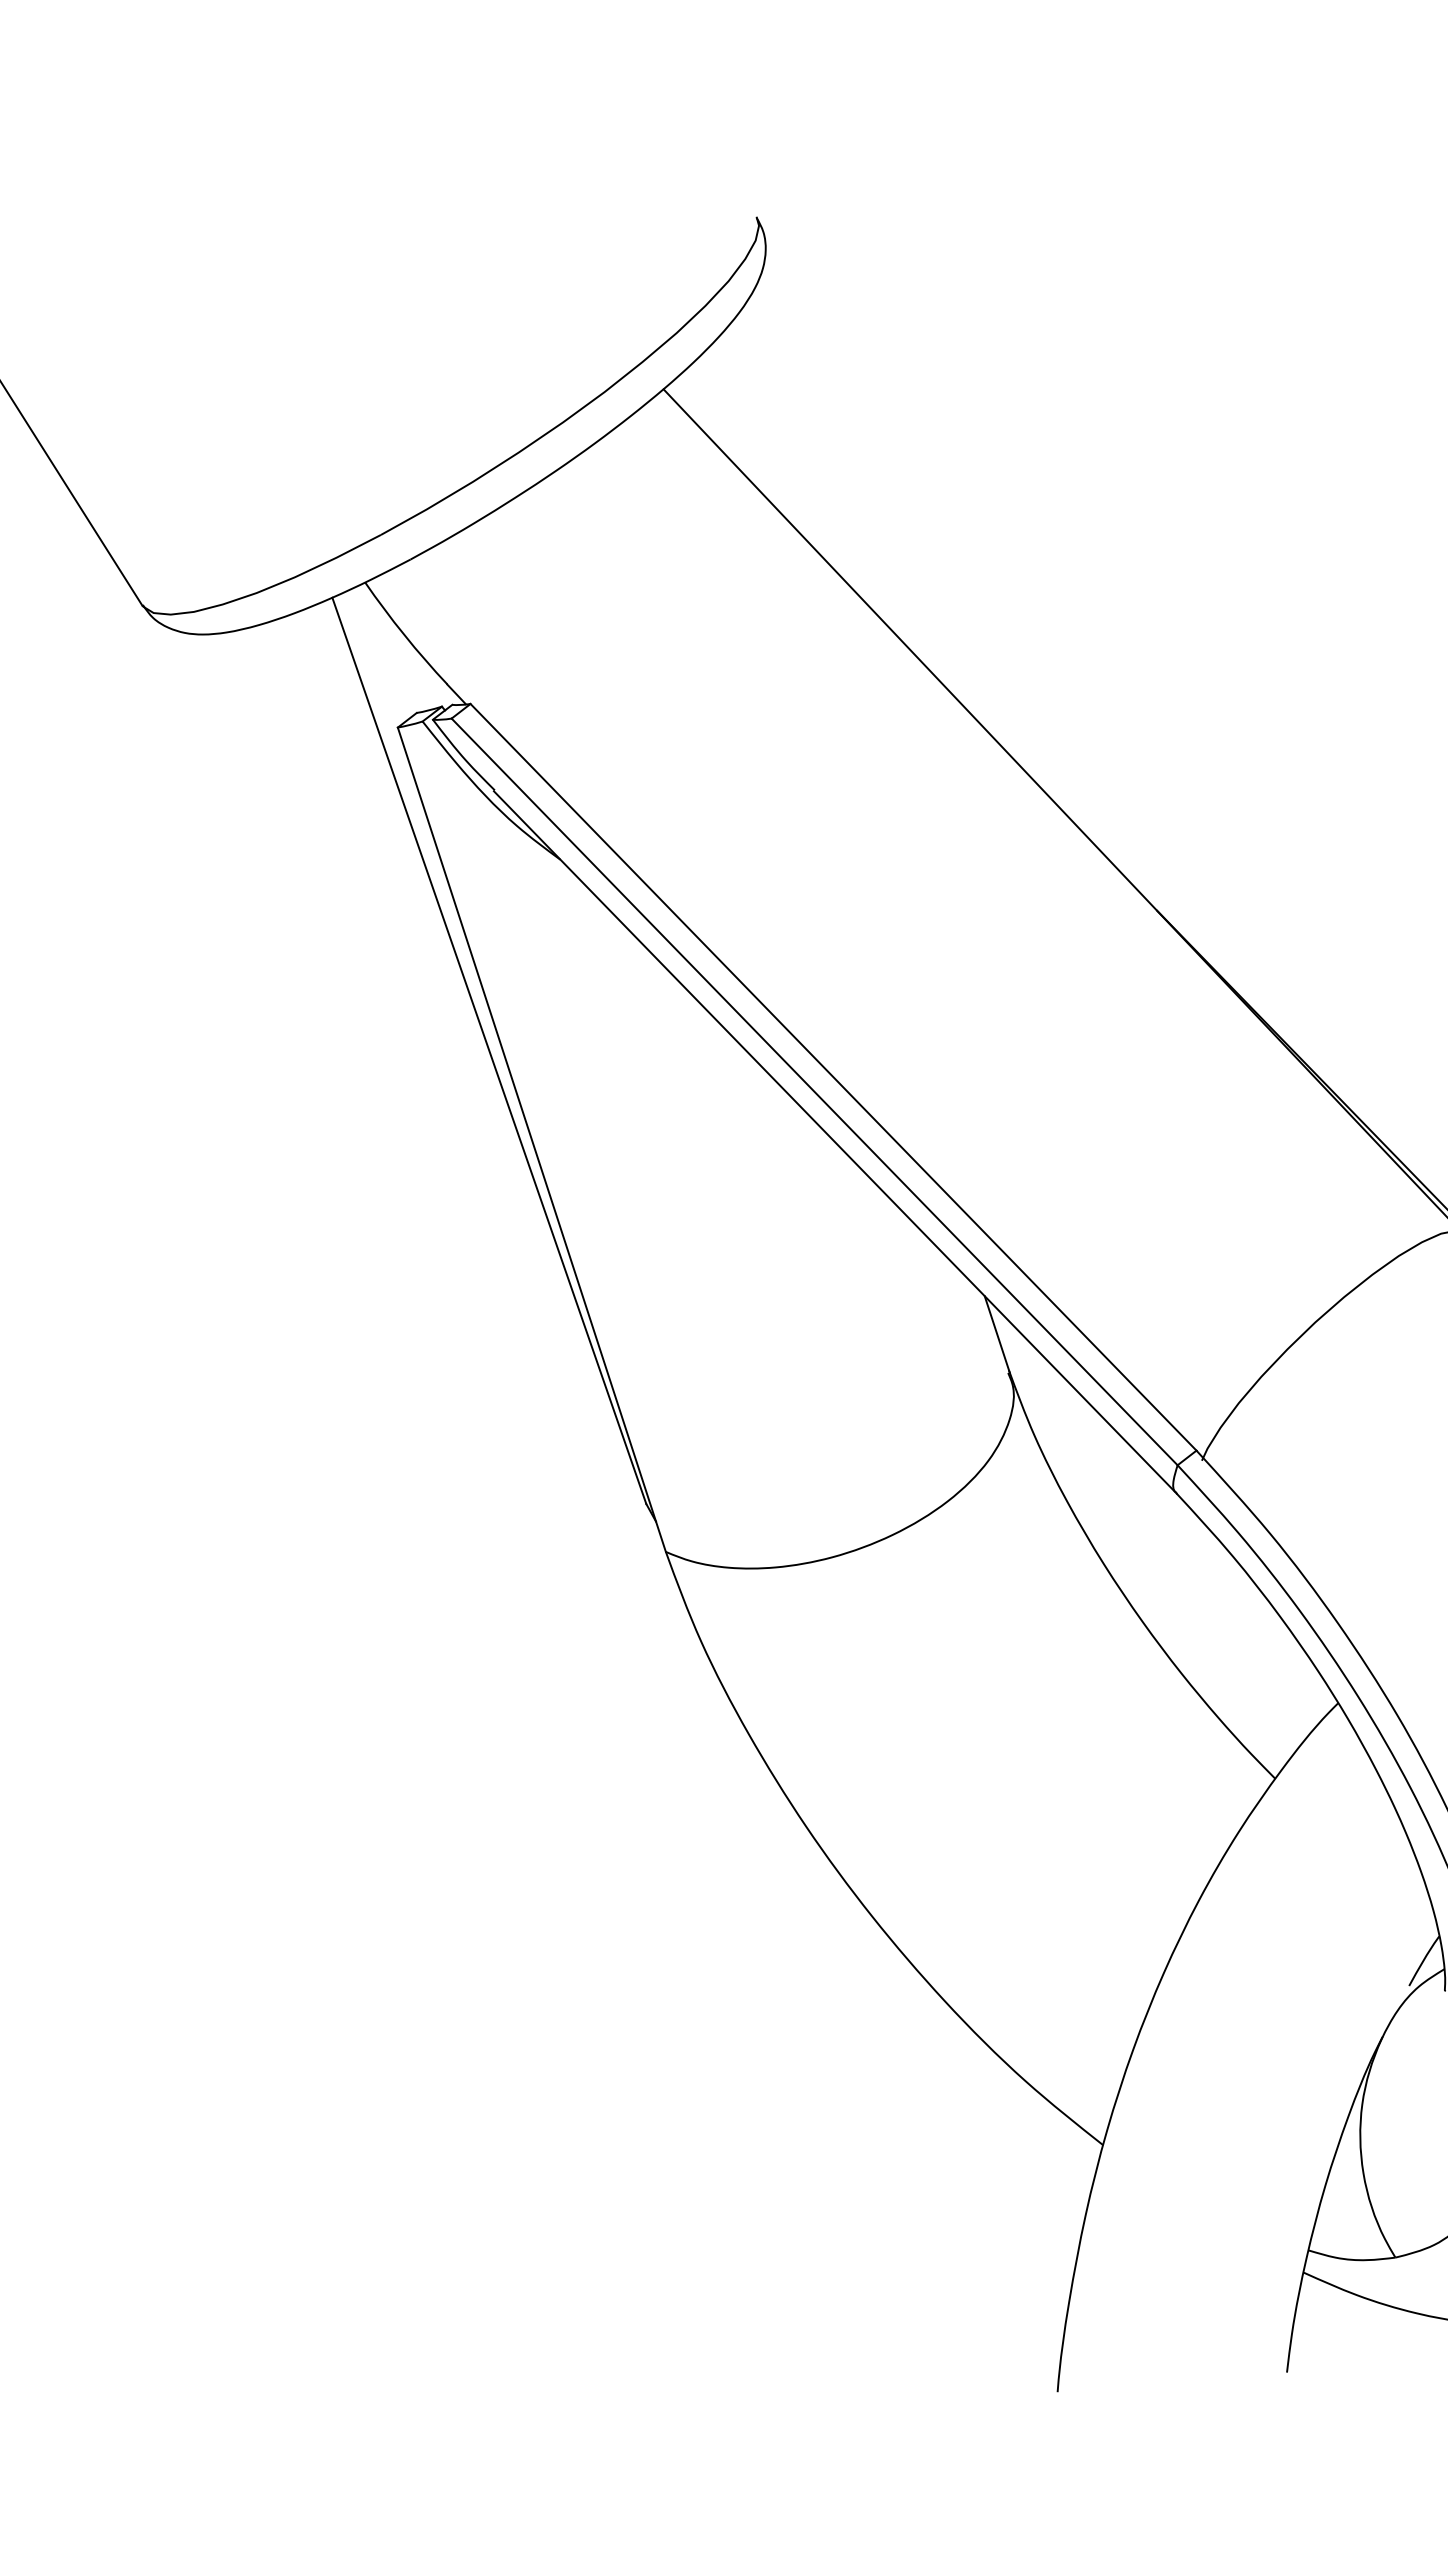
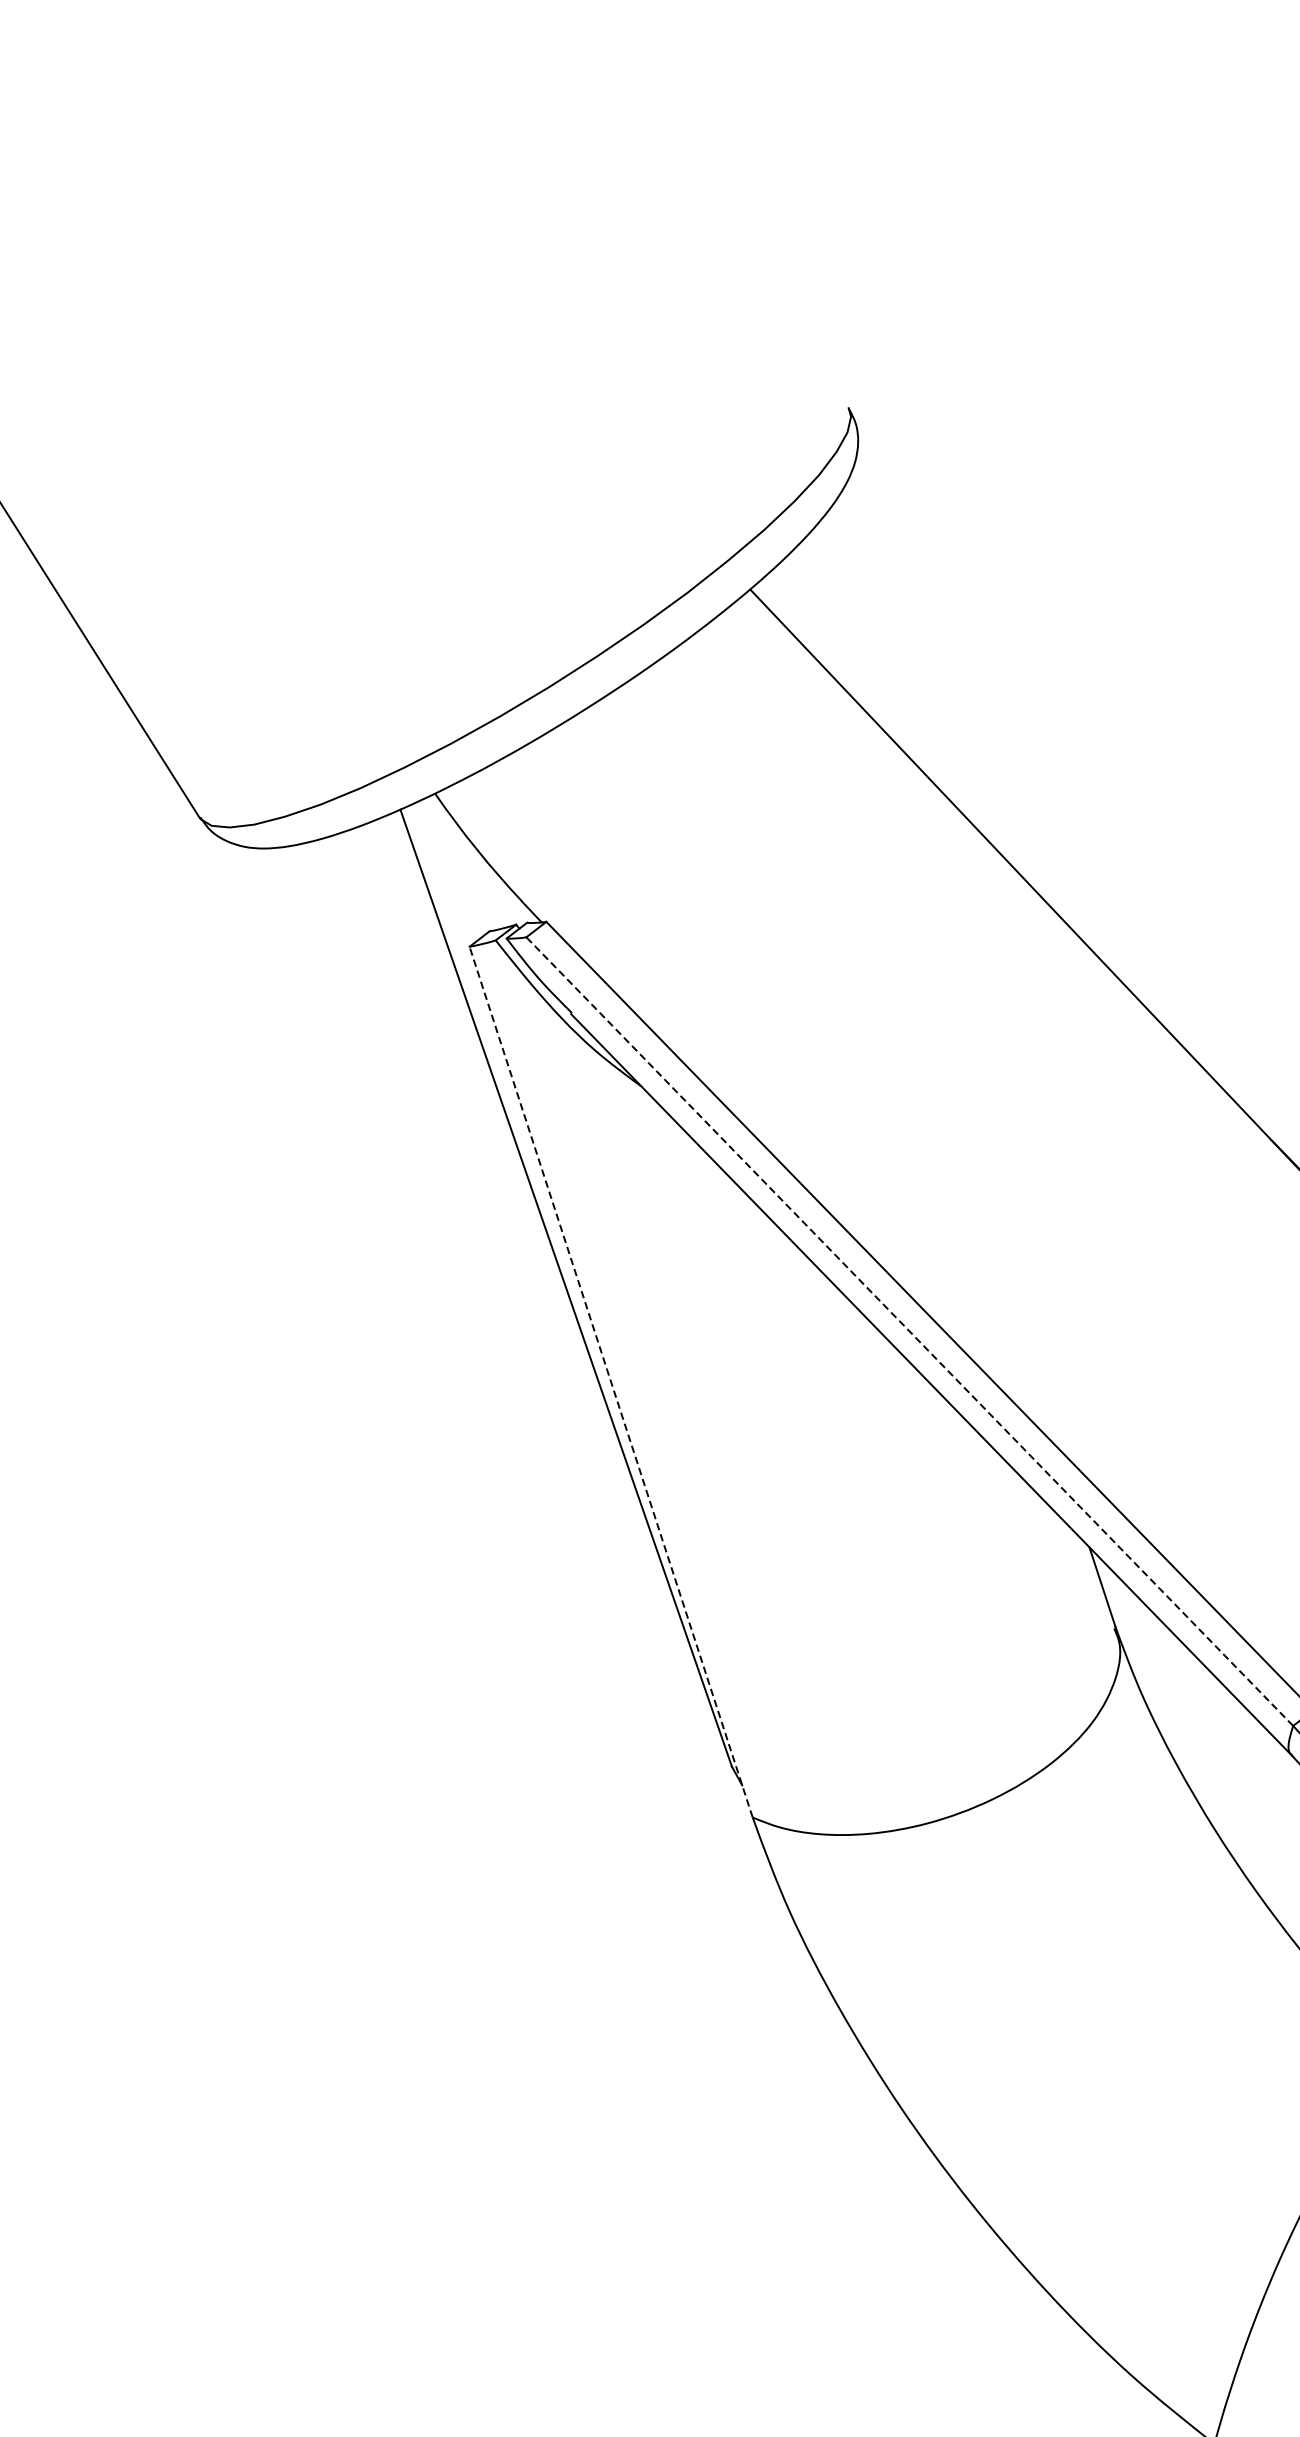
line: (814, 1091) -> (909, 1331), solid -> dashed
line: (531, 1139) -> (610, 1381), solid -> dashed

